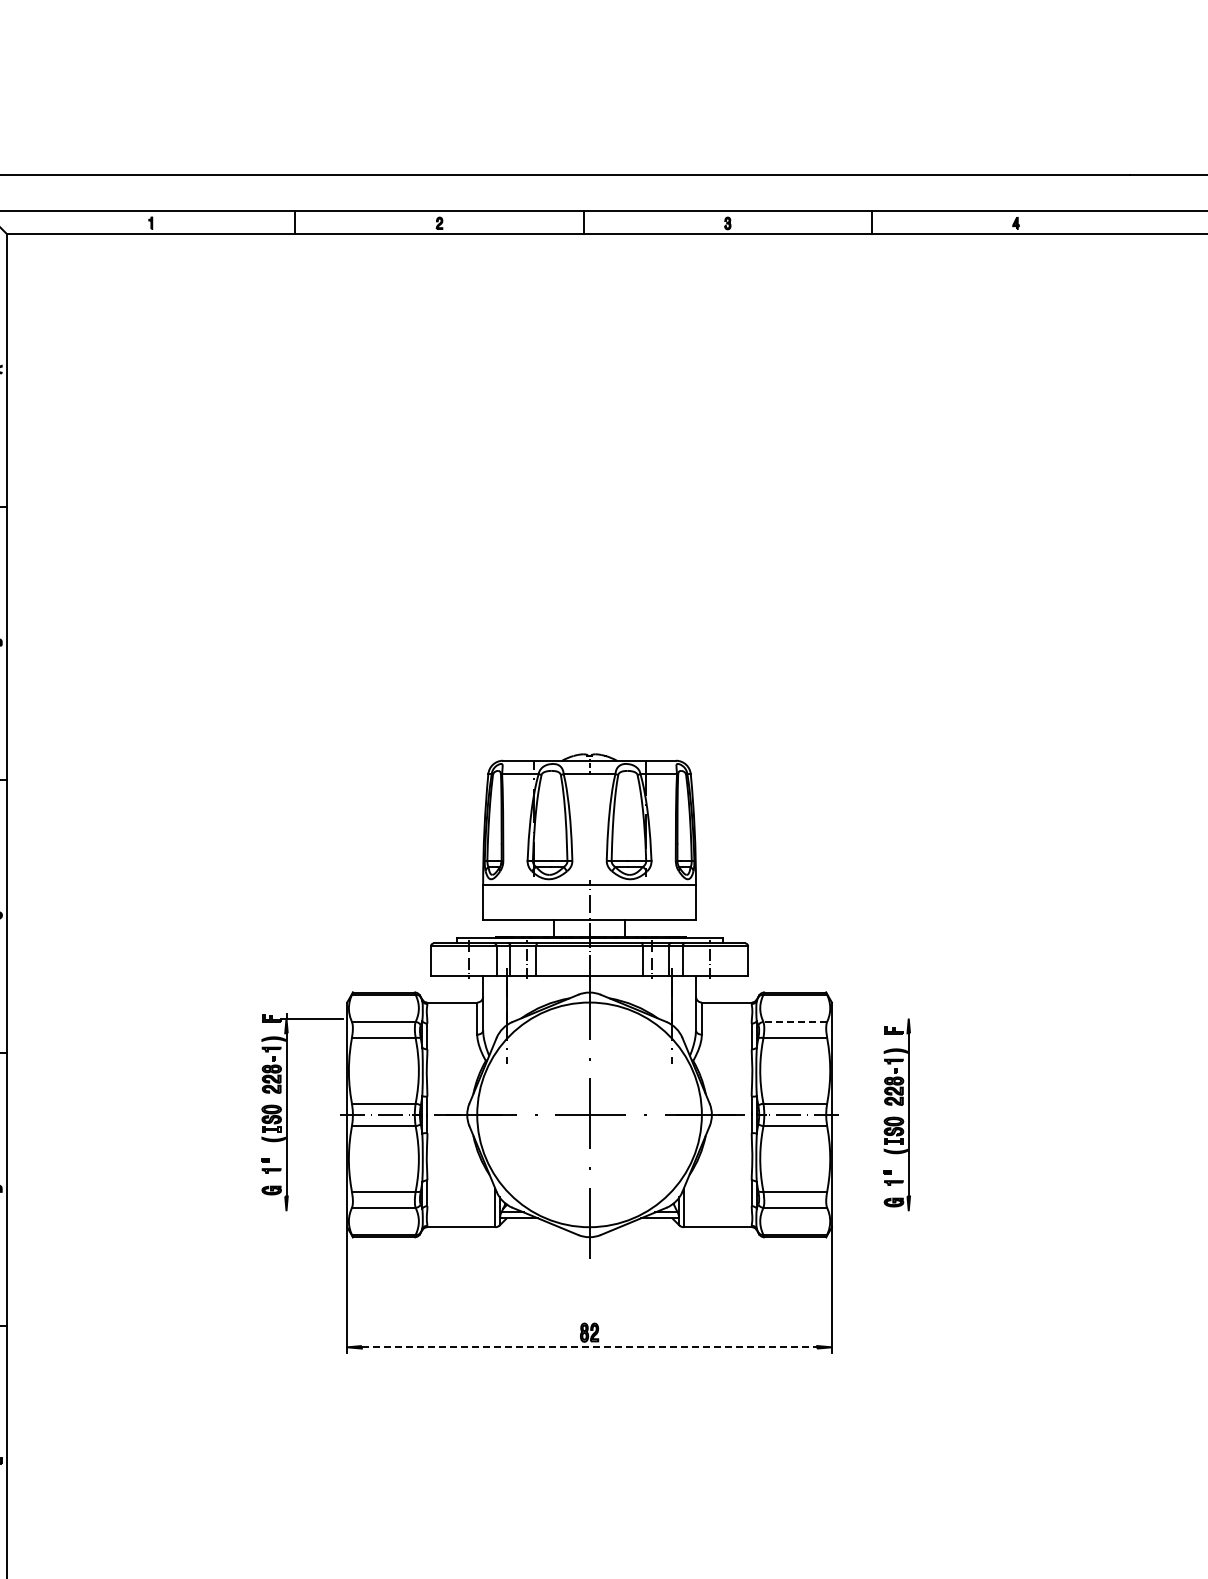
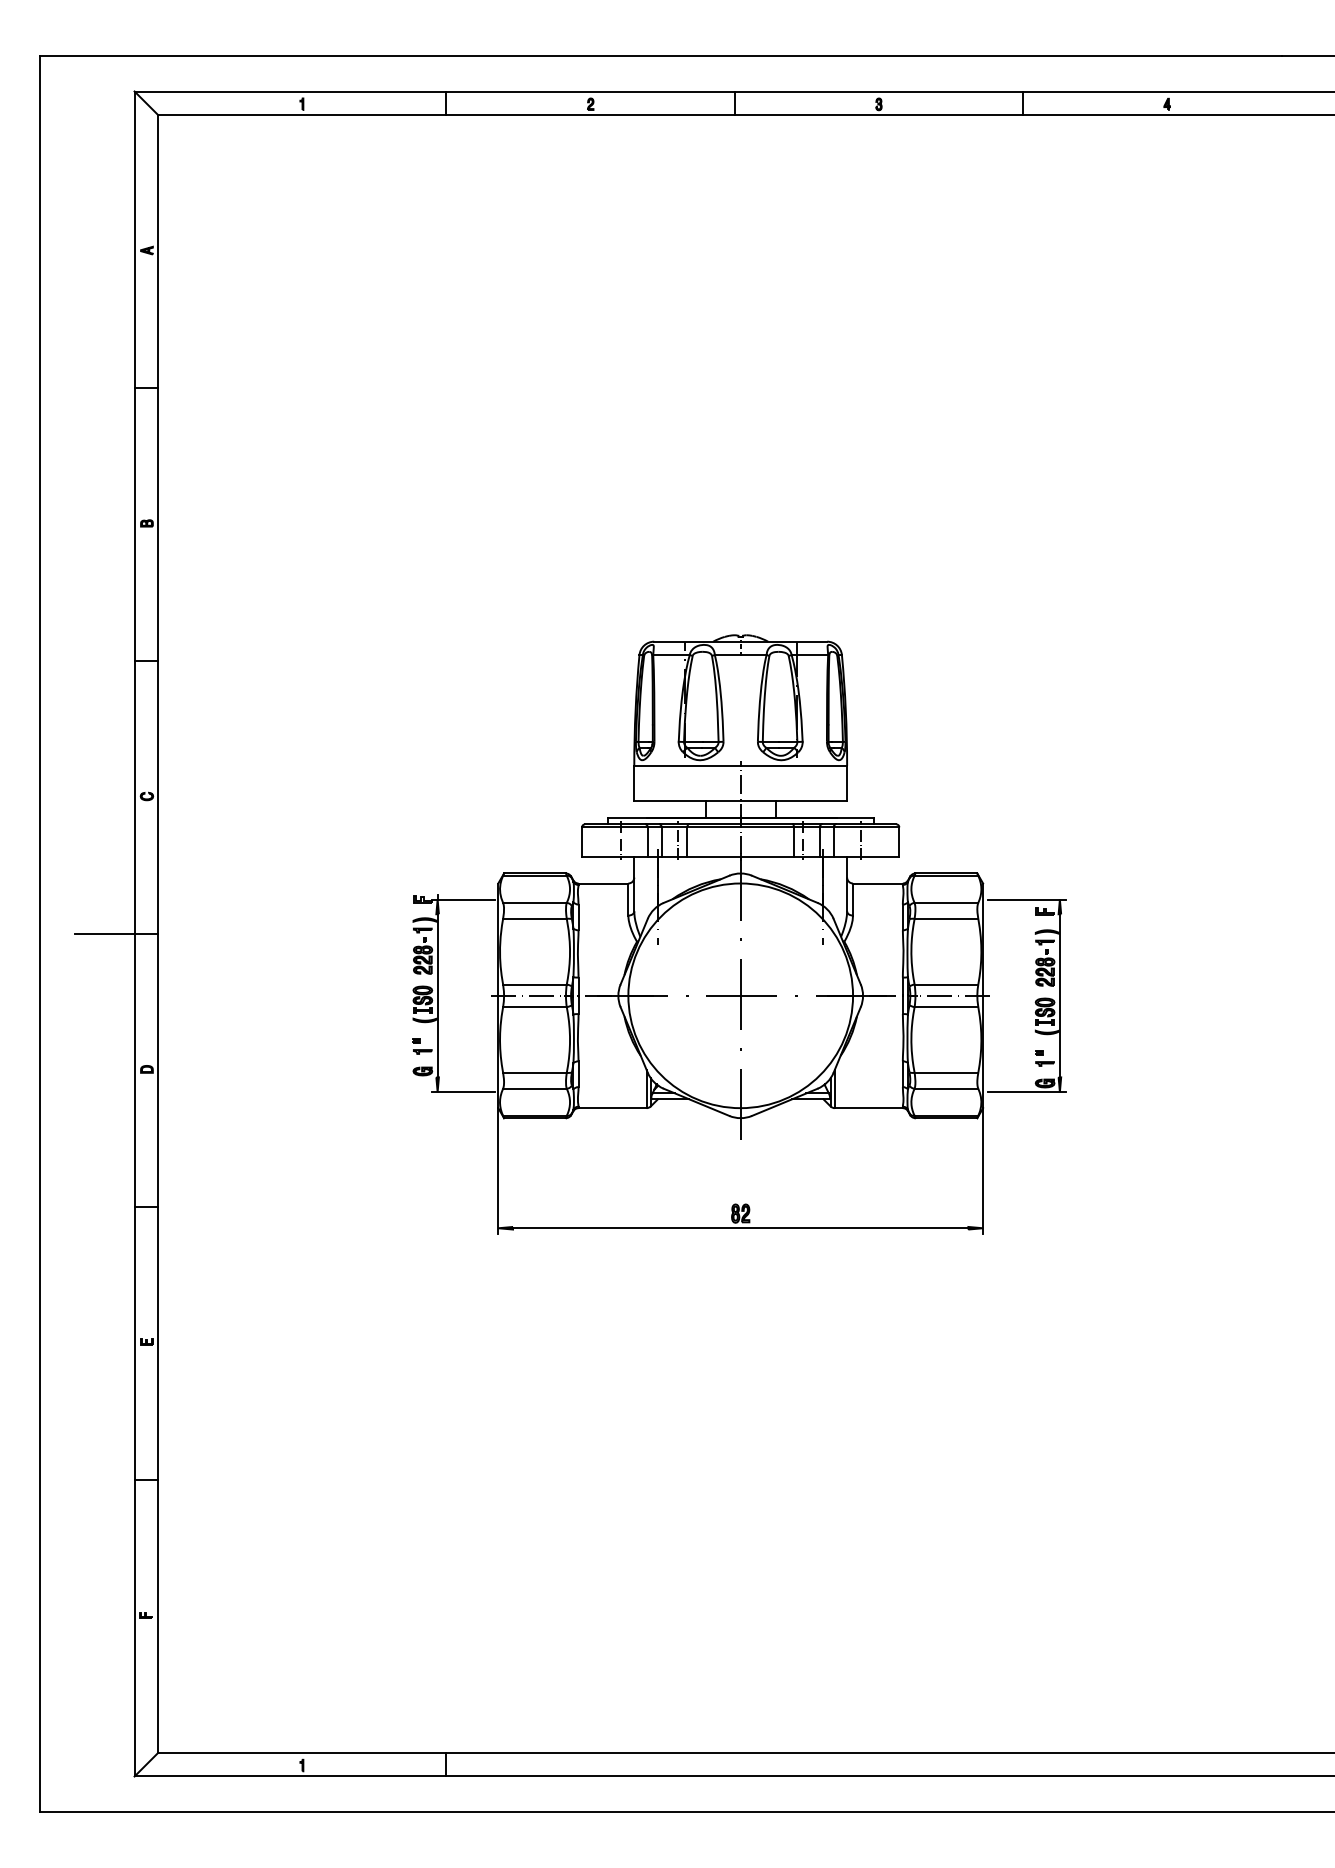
line: (875, 1018) -> (1026, 899), added
line: (795, 1021) -> (946, 902), dashed -> solid
line: (311, 1211) -> (462, 1092), added
line: (875, 1211) -> (1026, 1092), added
line: (589, 1347) -> (740, 1228), dashed -> solid

